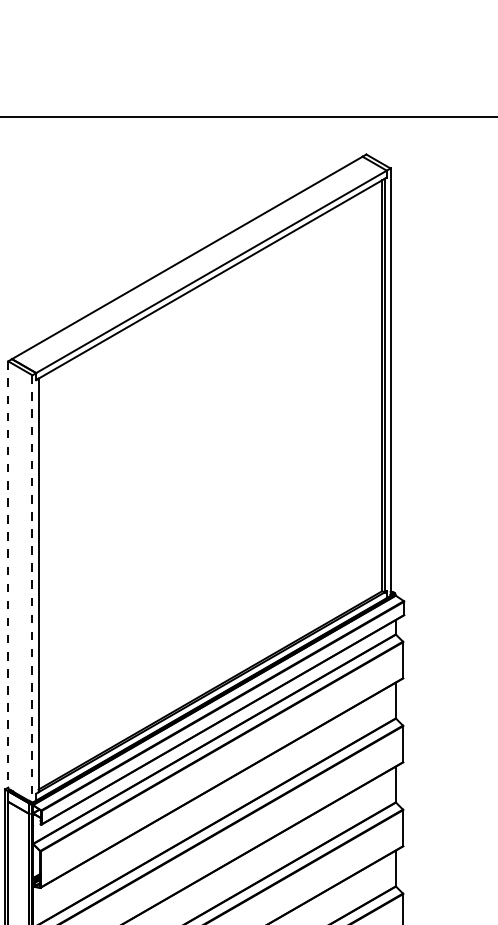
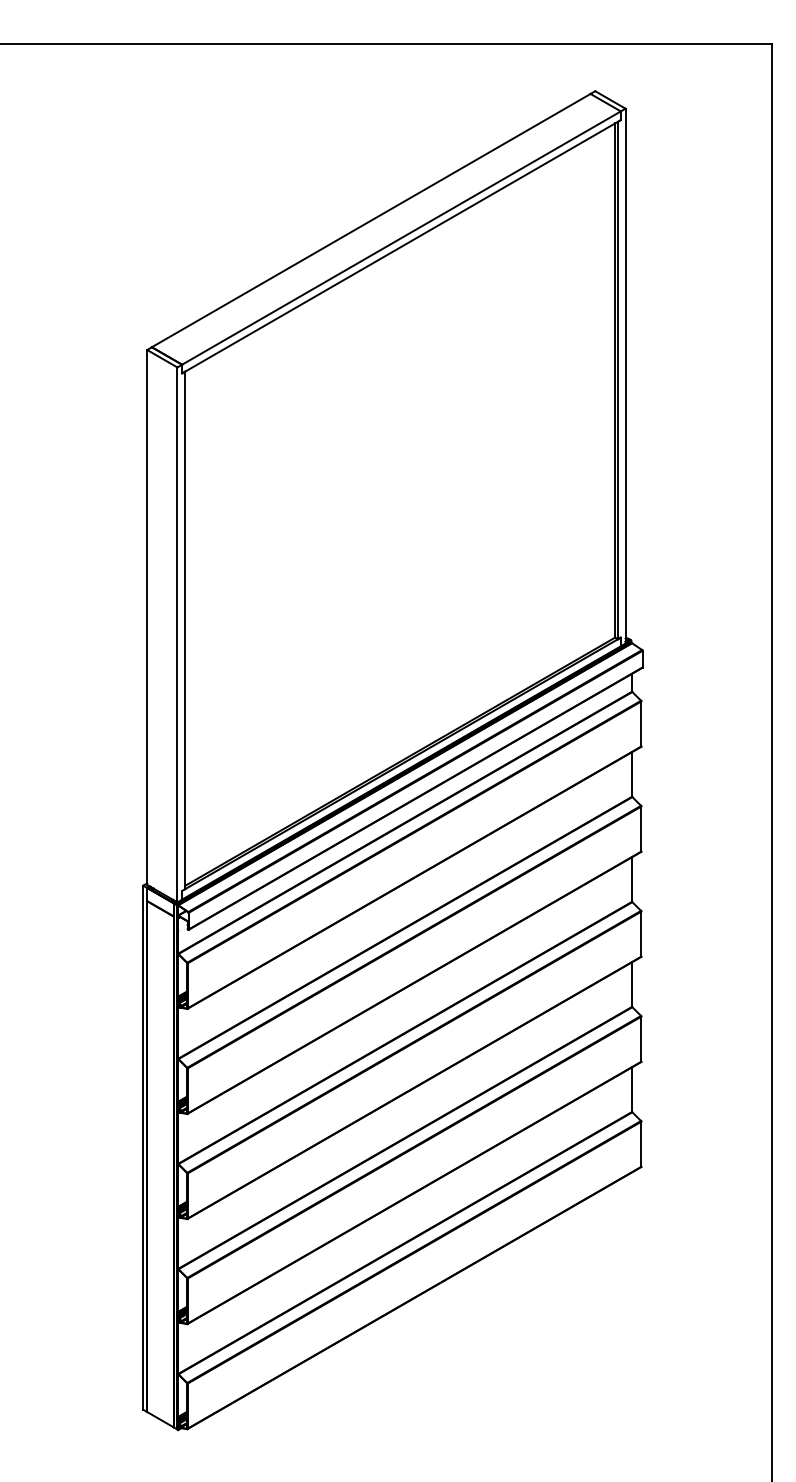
line: (8, 575) -> (147, 617), dashed -> solid
line: (32, 589) -> (177, 635), dashed -> solid

